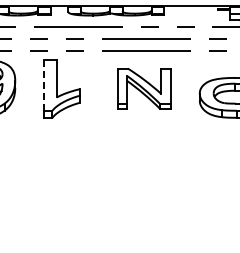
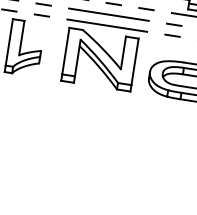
line: (44, 85) -> (9, 42), dashed -> solid
part: (143, 88) -> (99, 59), size x1.43

